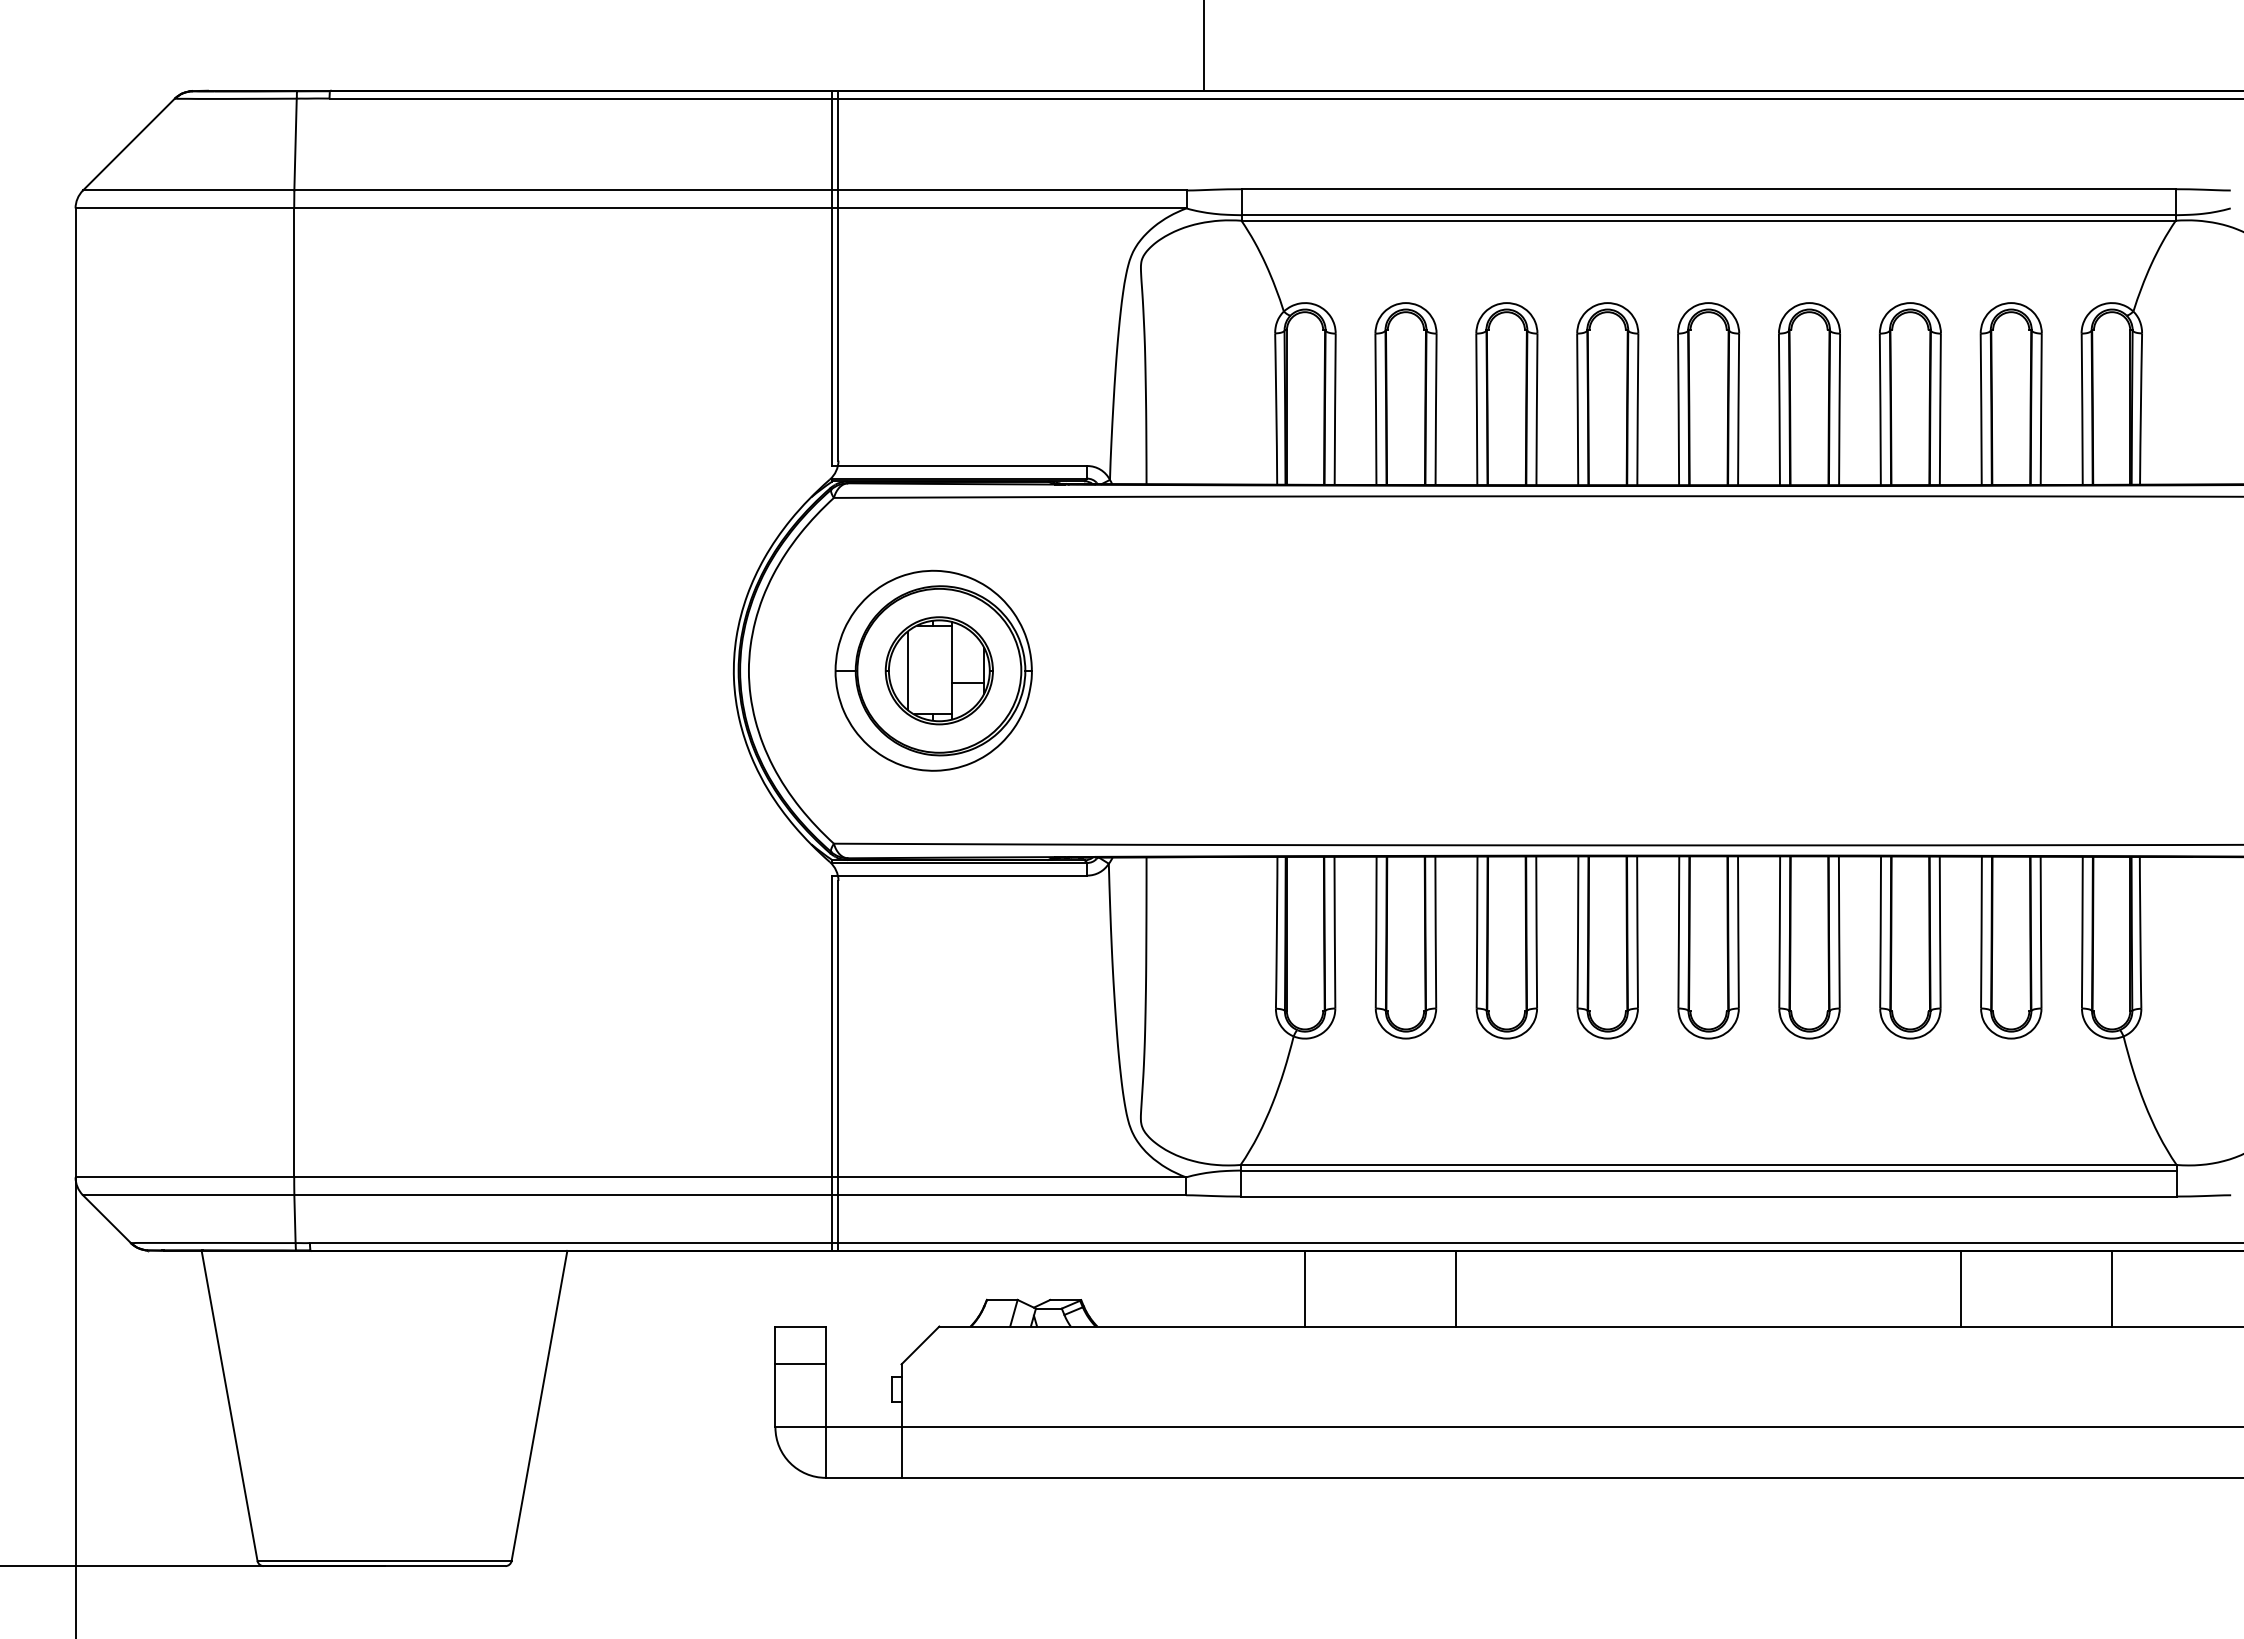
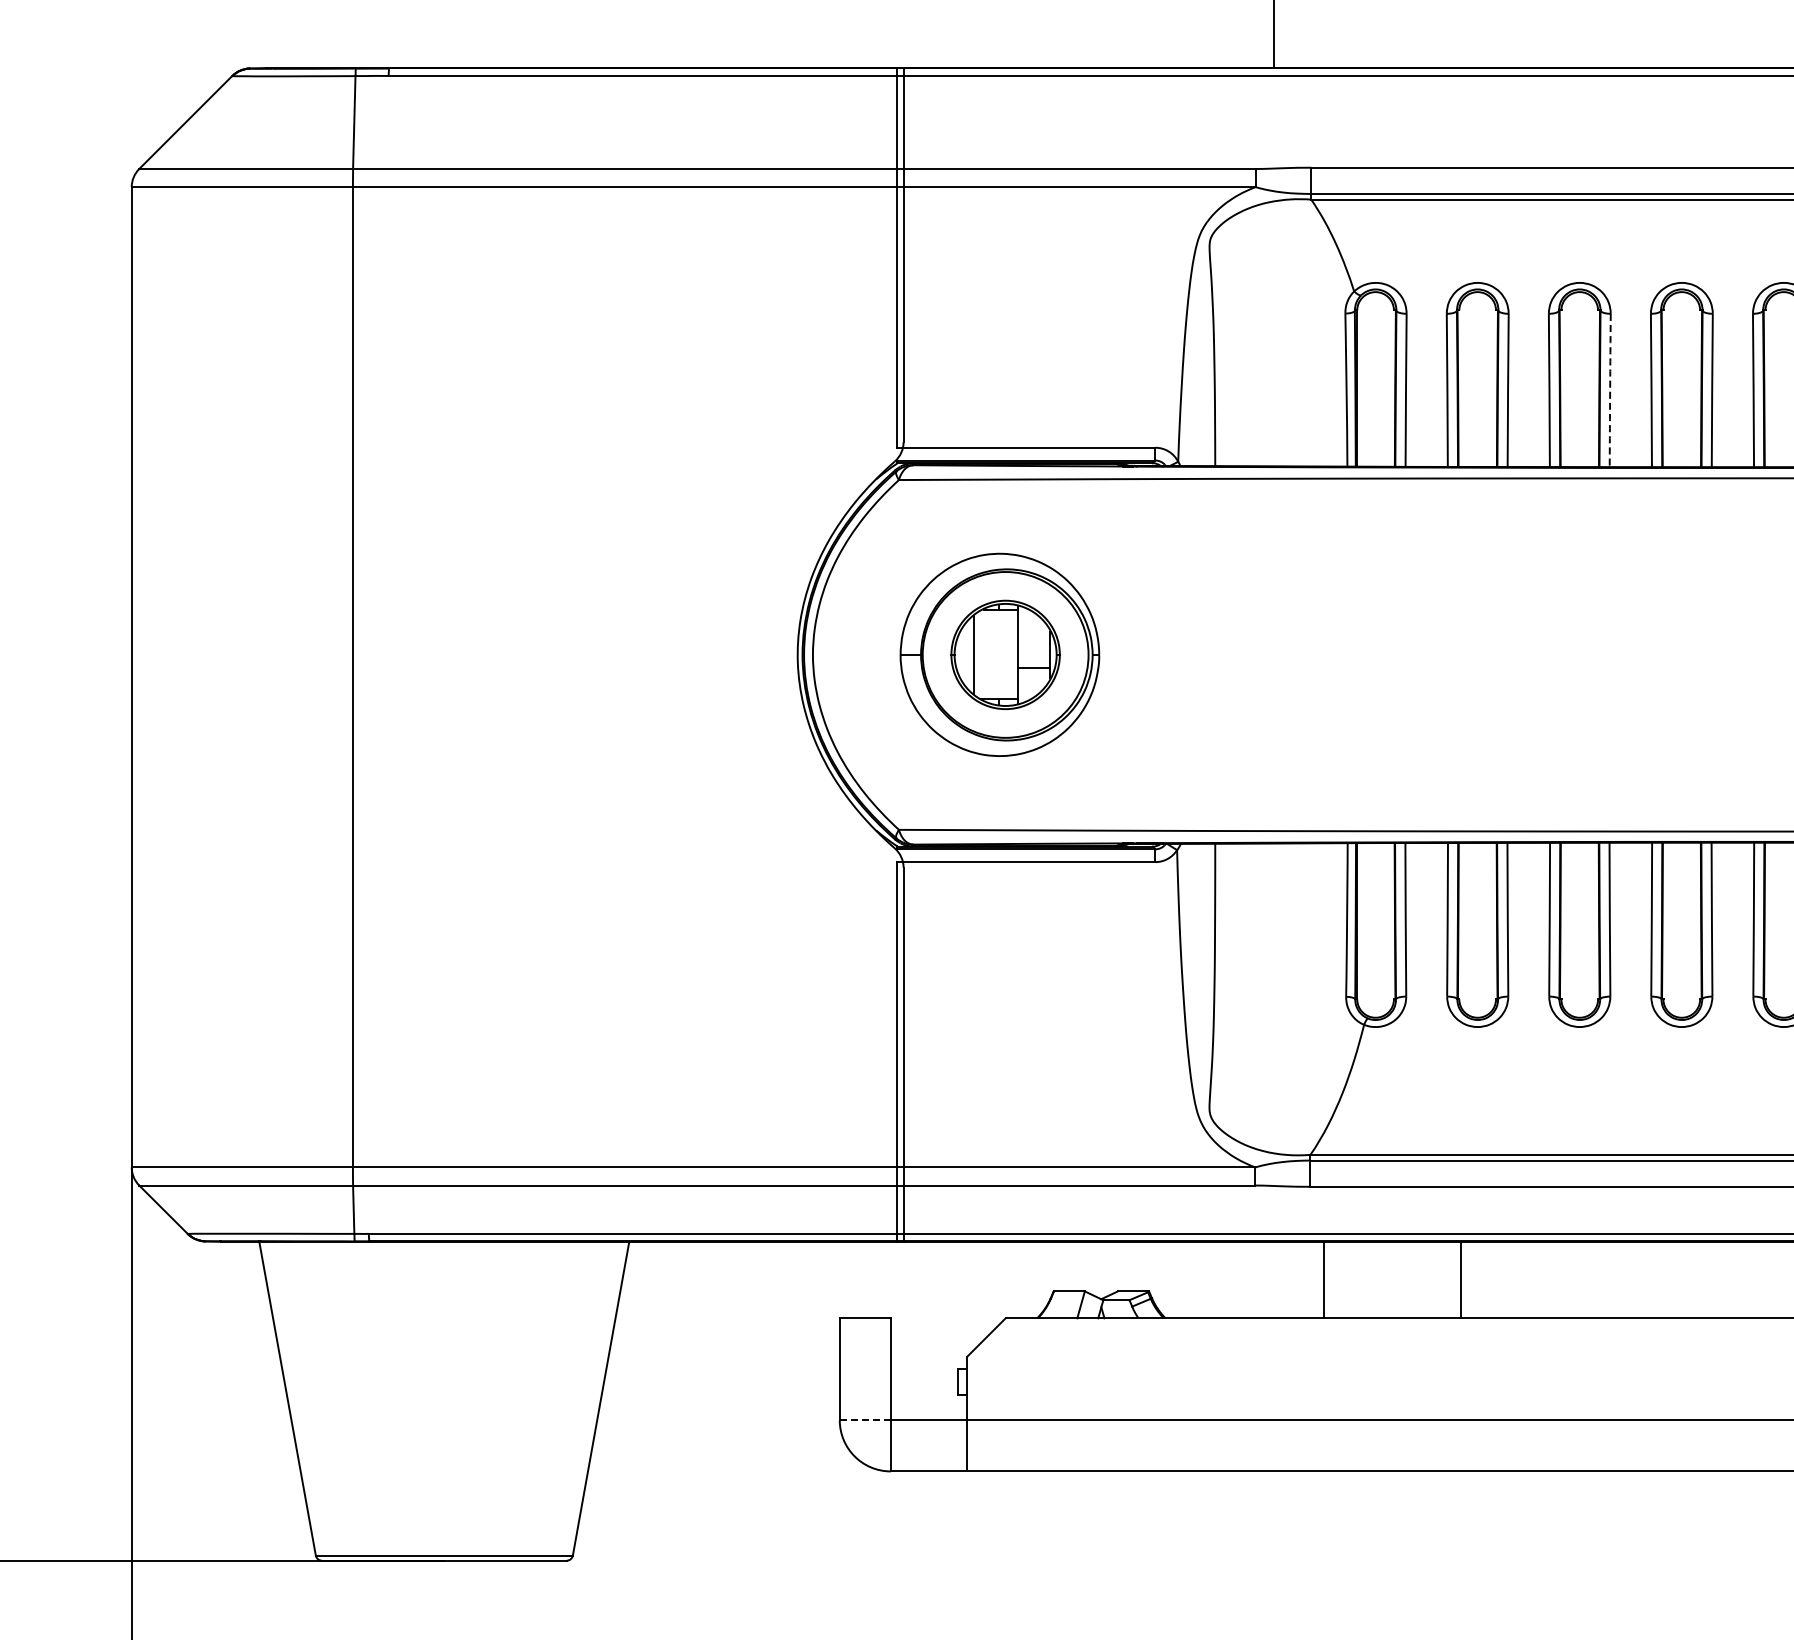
arc: (1536, 409) -> (1609, 390), solid -> dashed
line: (1305, 1288) -> (1324, 1279), moved
line: (1456, 1288) -> (1461, 1279), moved
line: (800, 1364) -> (865, 1356), removed
line: (801, 1427) -> (866, 1420), solid -> dashed

